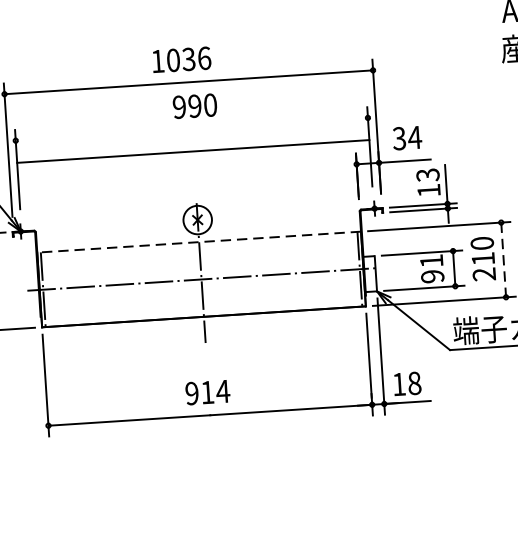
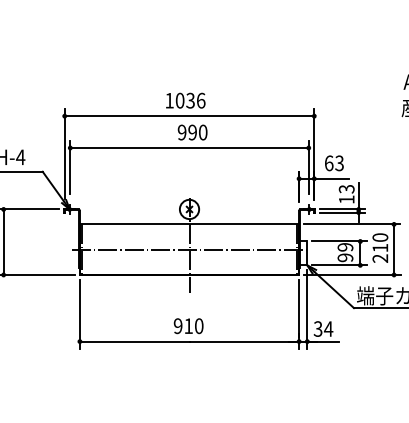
text: (407, 138) -> (334, 163), 34 -> 63
line: (193, 152) -> (189, 148), moved
line: (199, 242) -> (189, 224), dashed -> solid
text: (431, 261) -> (345, 247), 91 -> 99
line: (504, 261) -> (394, 250), dashed -> solid
text: (406, 383) -> (323, 328), 18 -> 34
text: (222, 392) -> (198, 326), 914 -> 910

